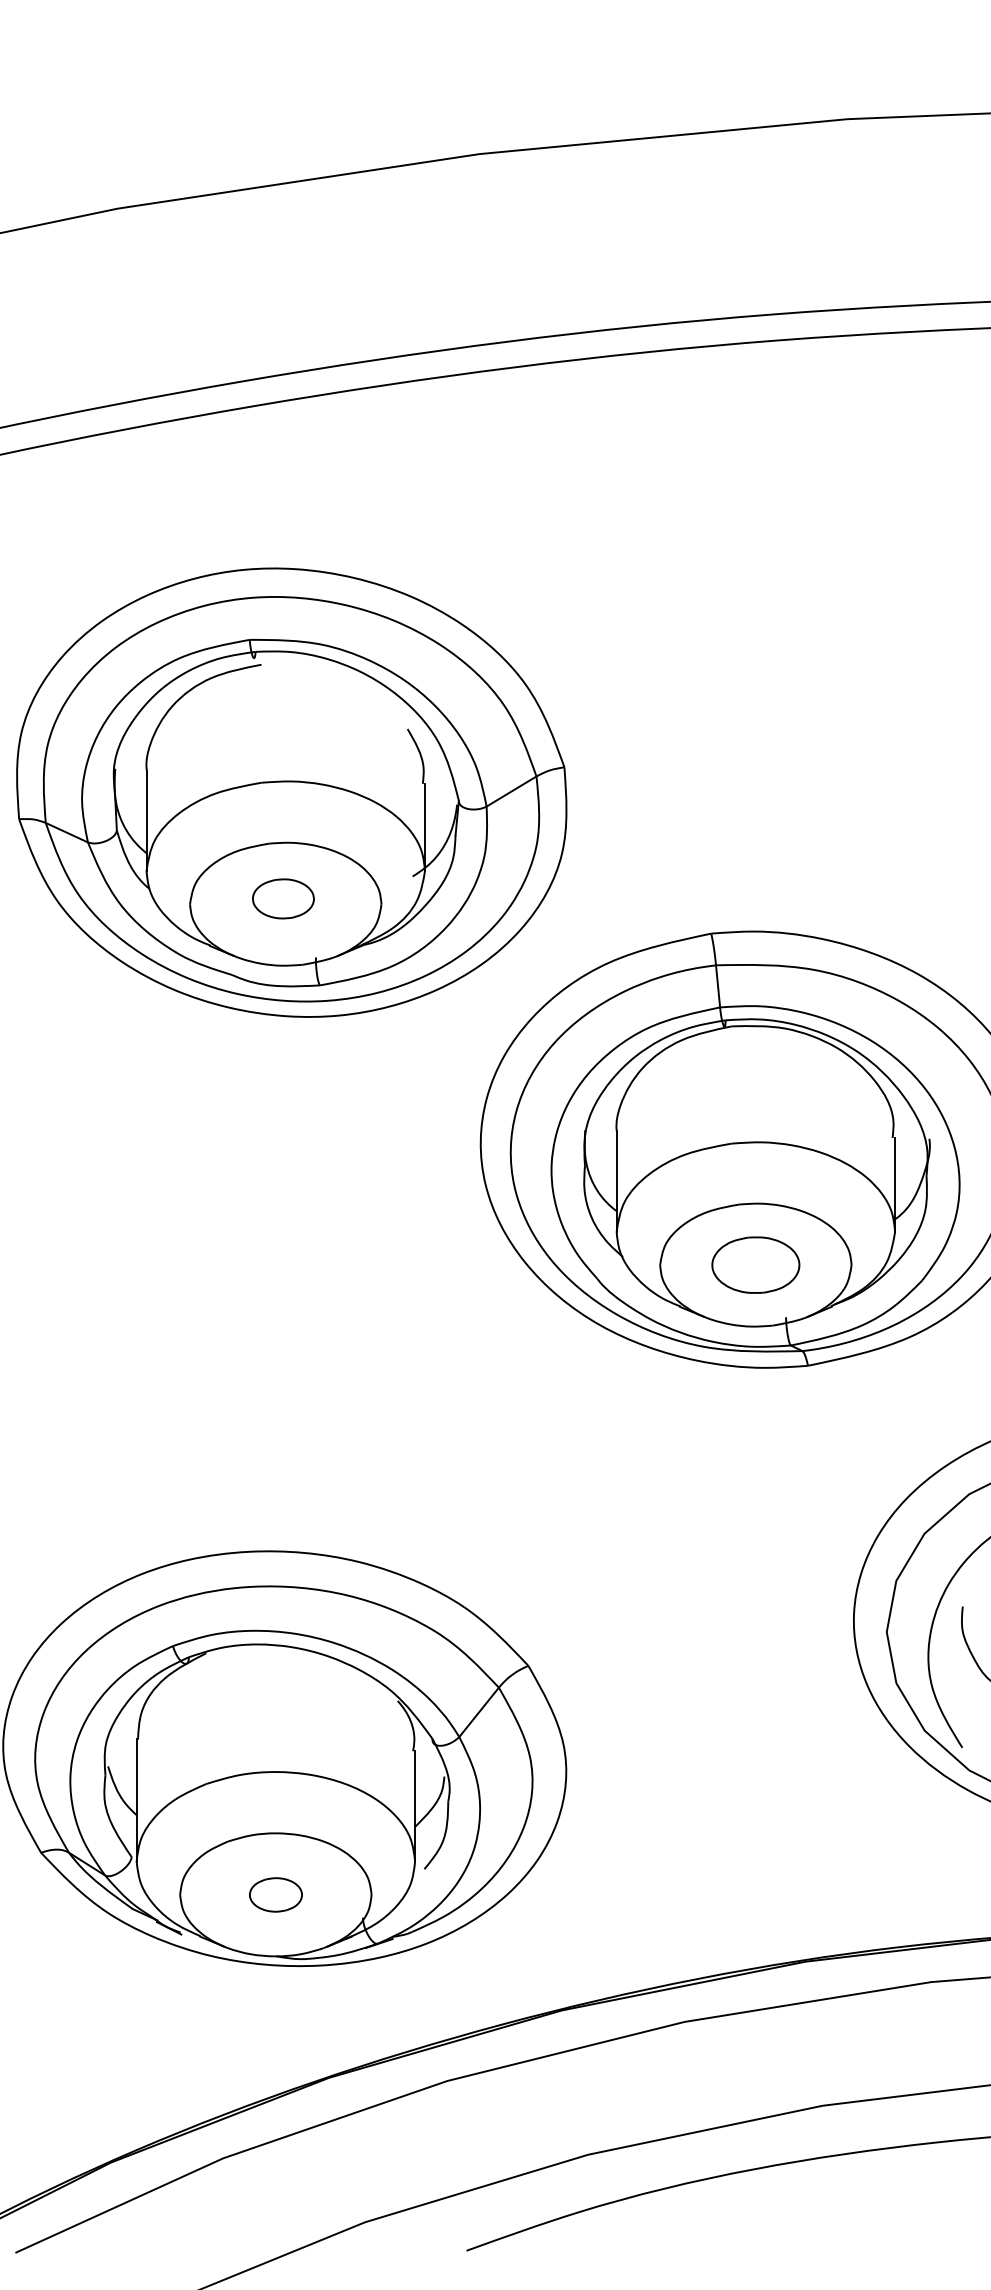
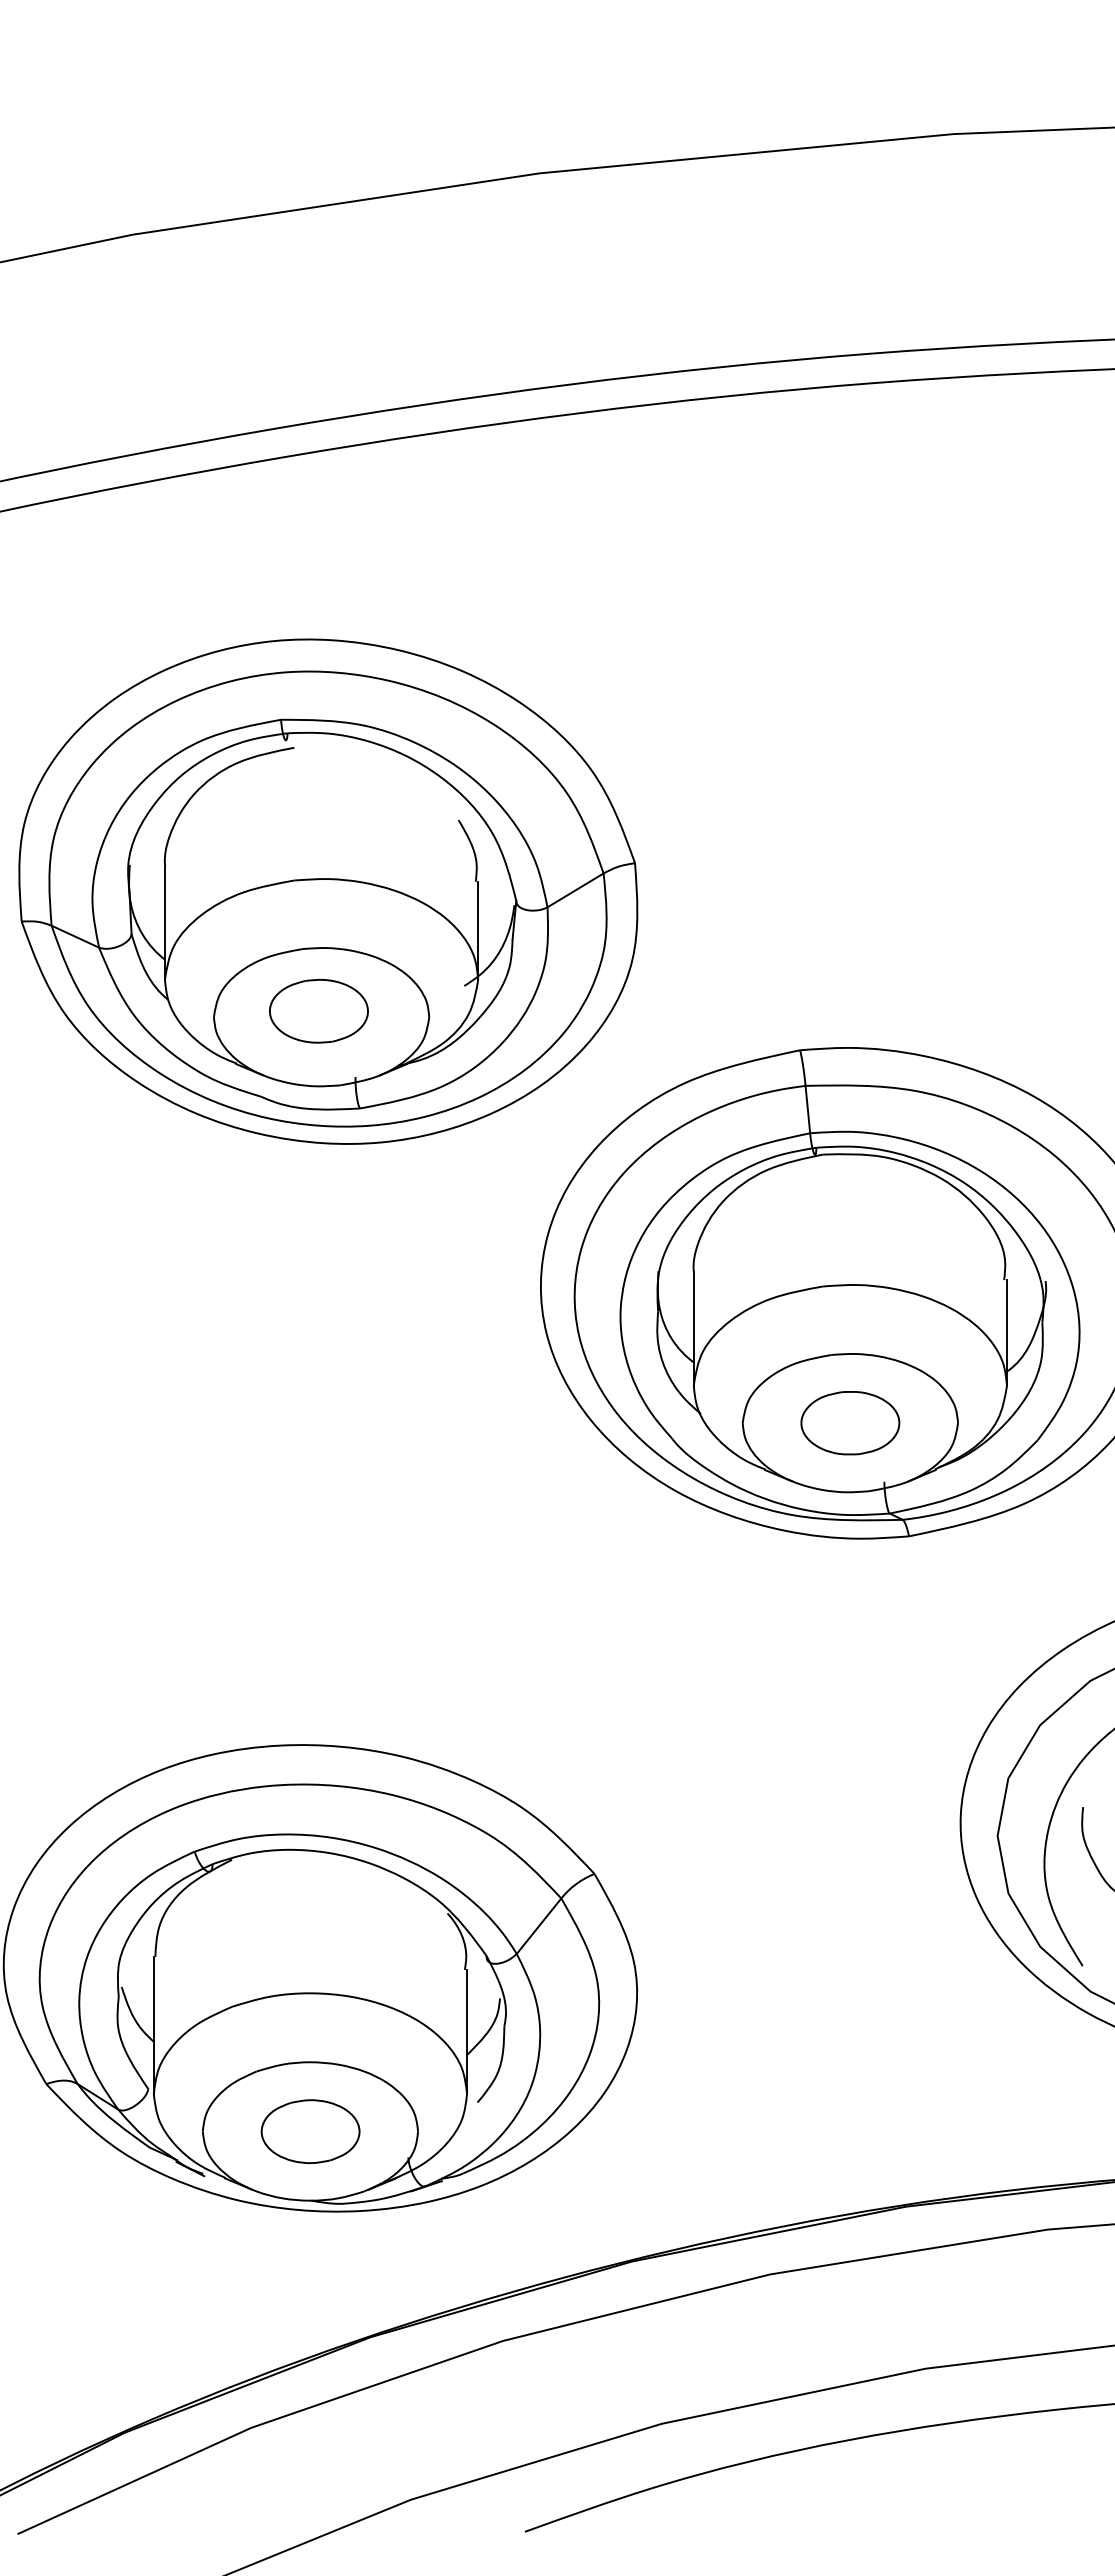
part: (283, 898) -> (318, 1010), size x1.43
part: (275, 1894) -> (310, 2131), size x1.67

